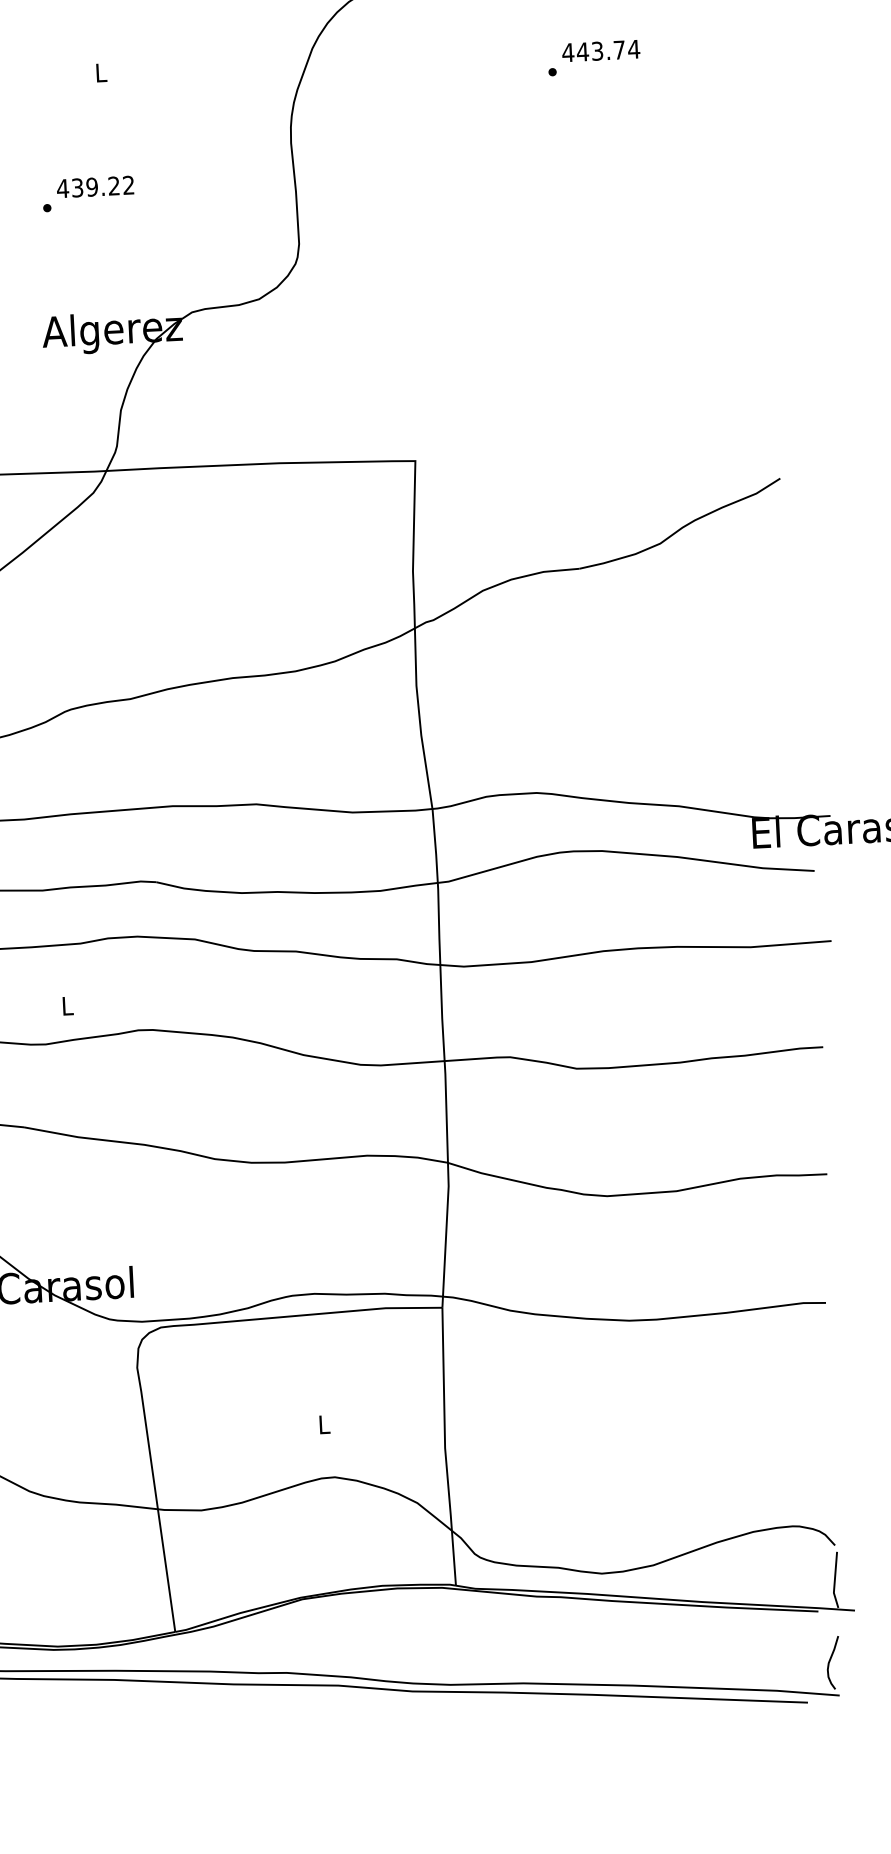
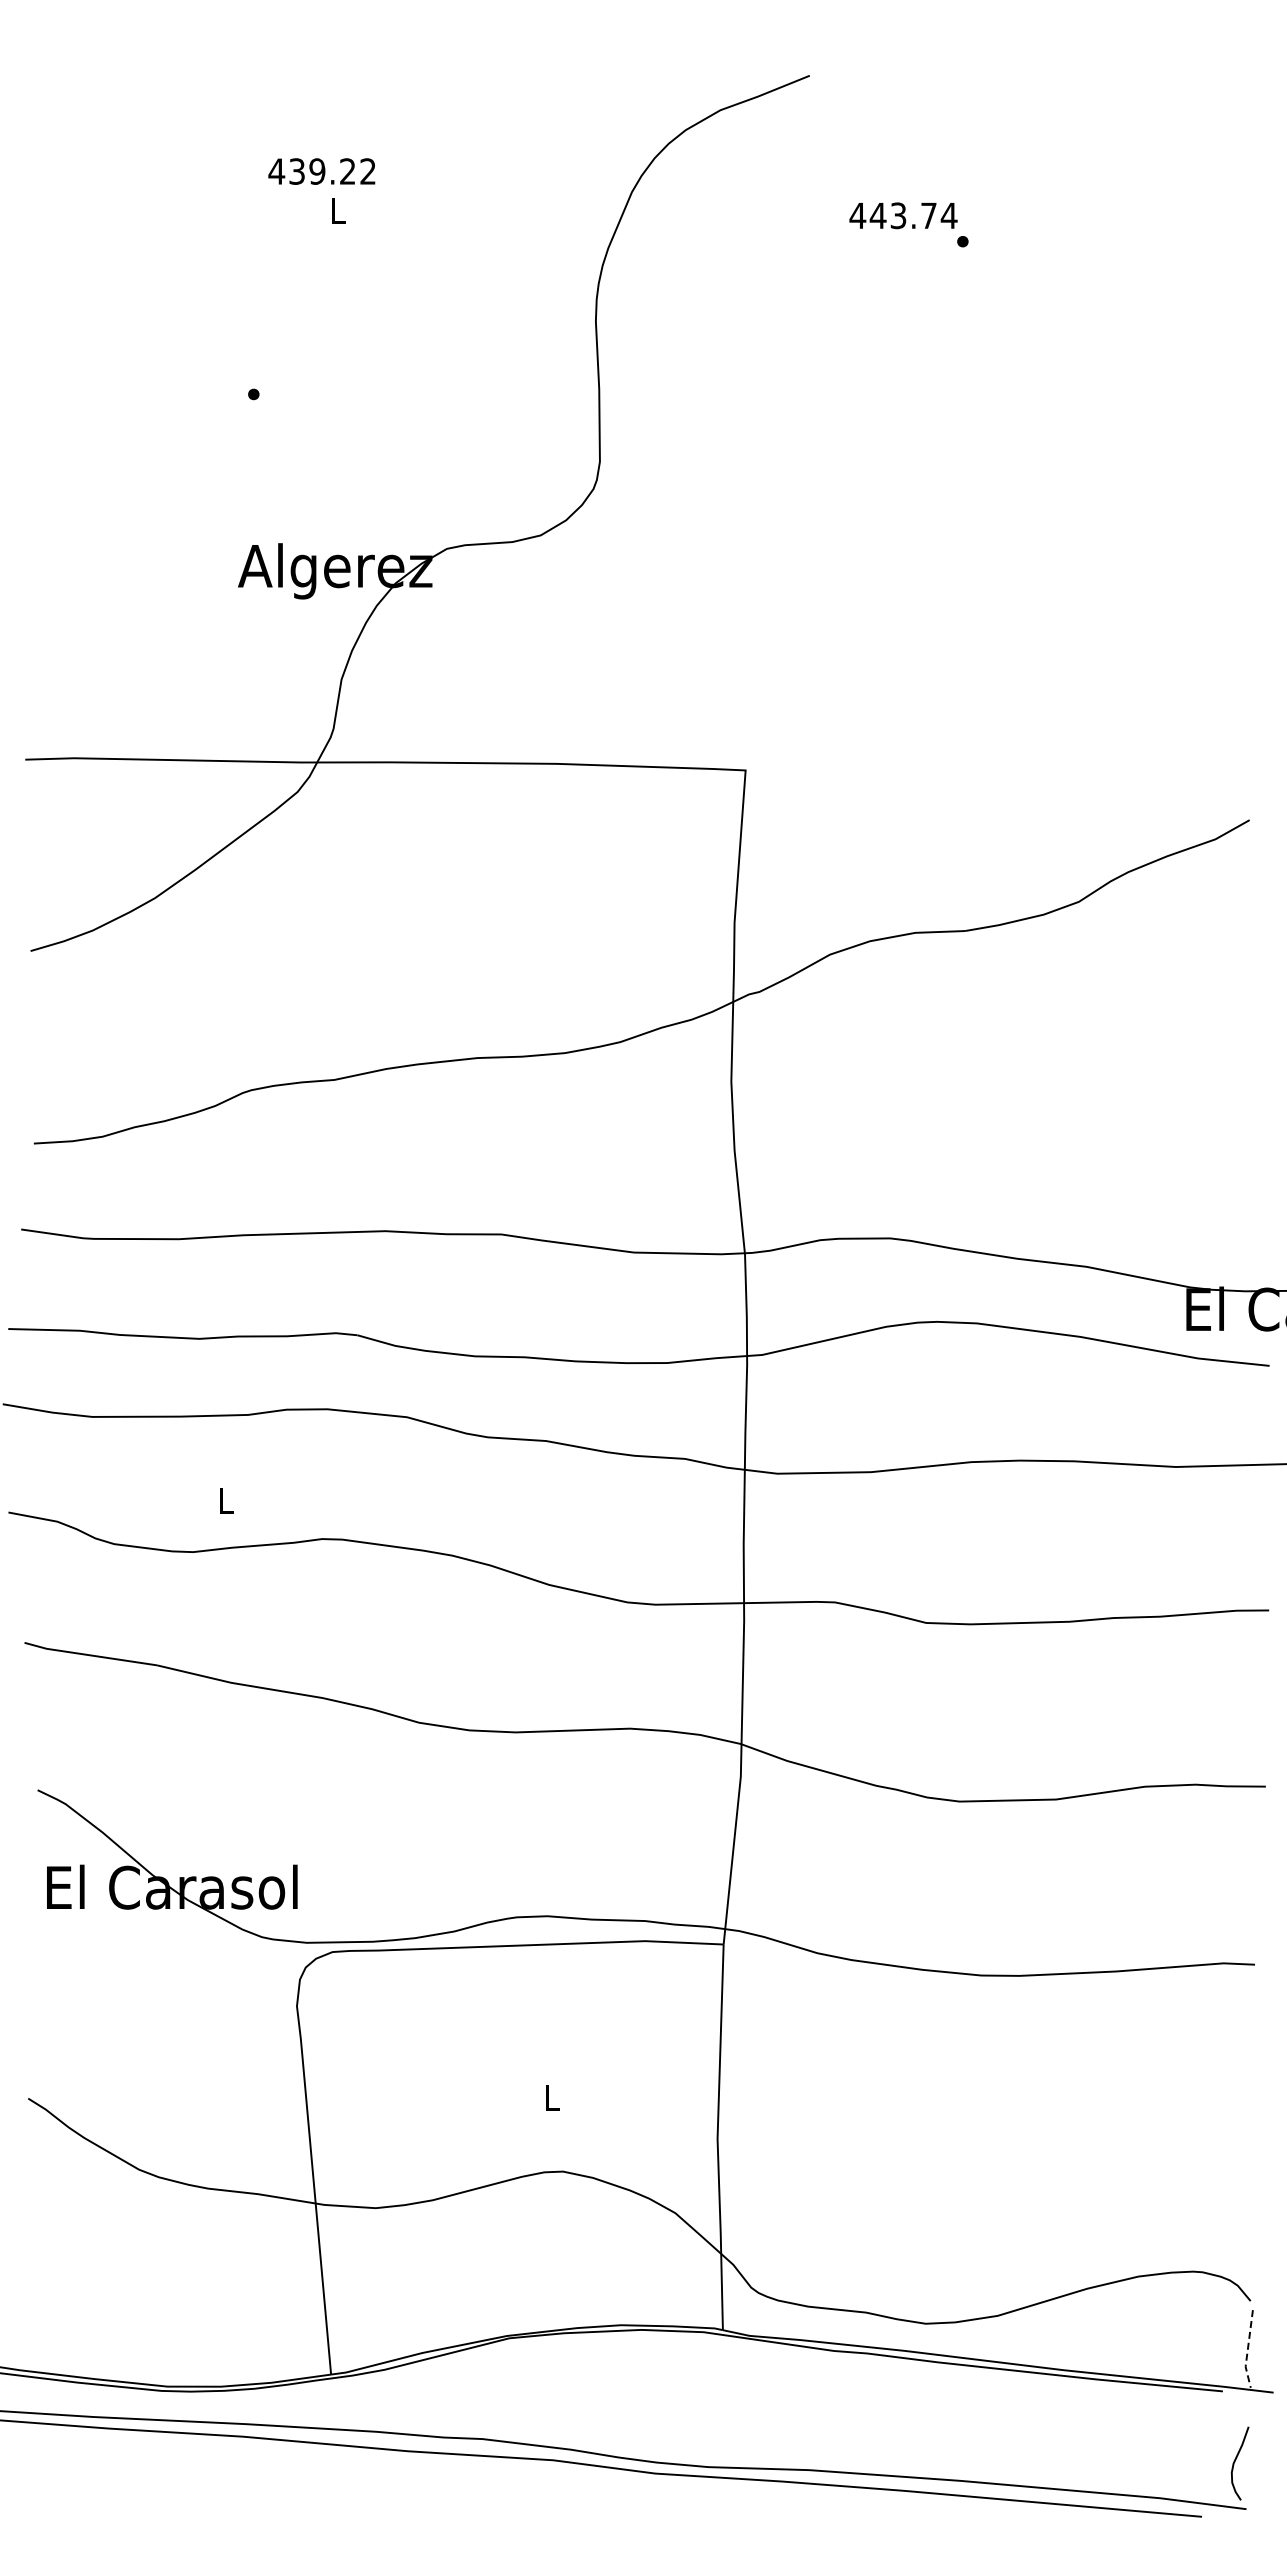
text: (601, 50) -> (903, 215), moved
text: (95, 186) -> (321, 171), moved
line: (834, 1581) -> (1247, 2350), solid -> dashed

